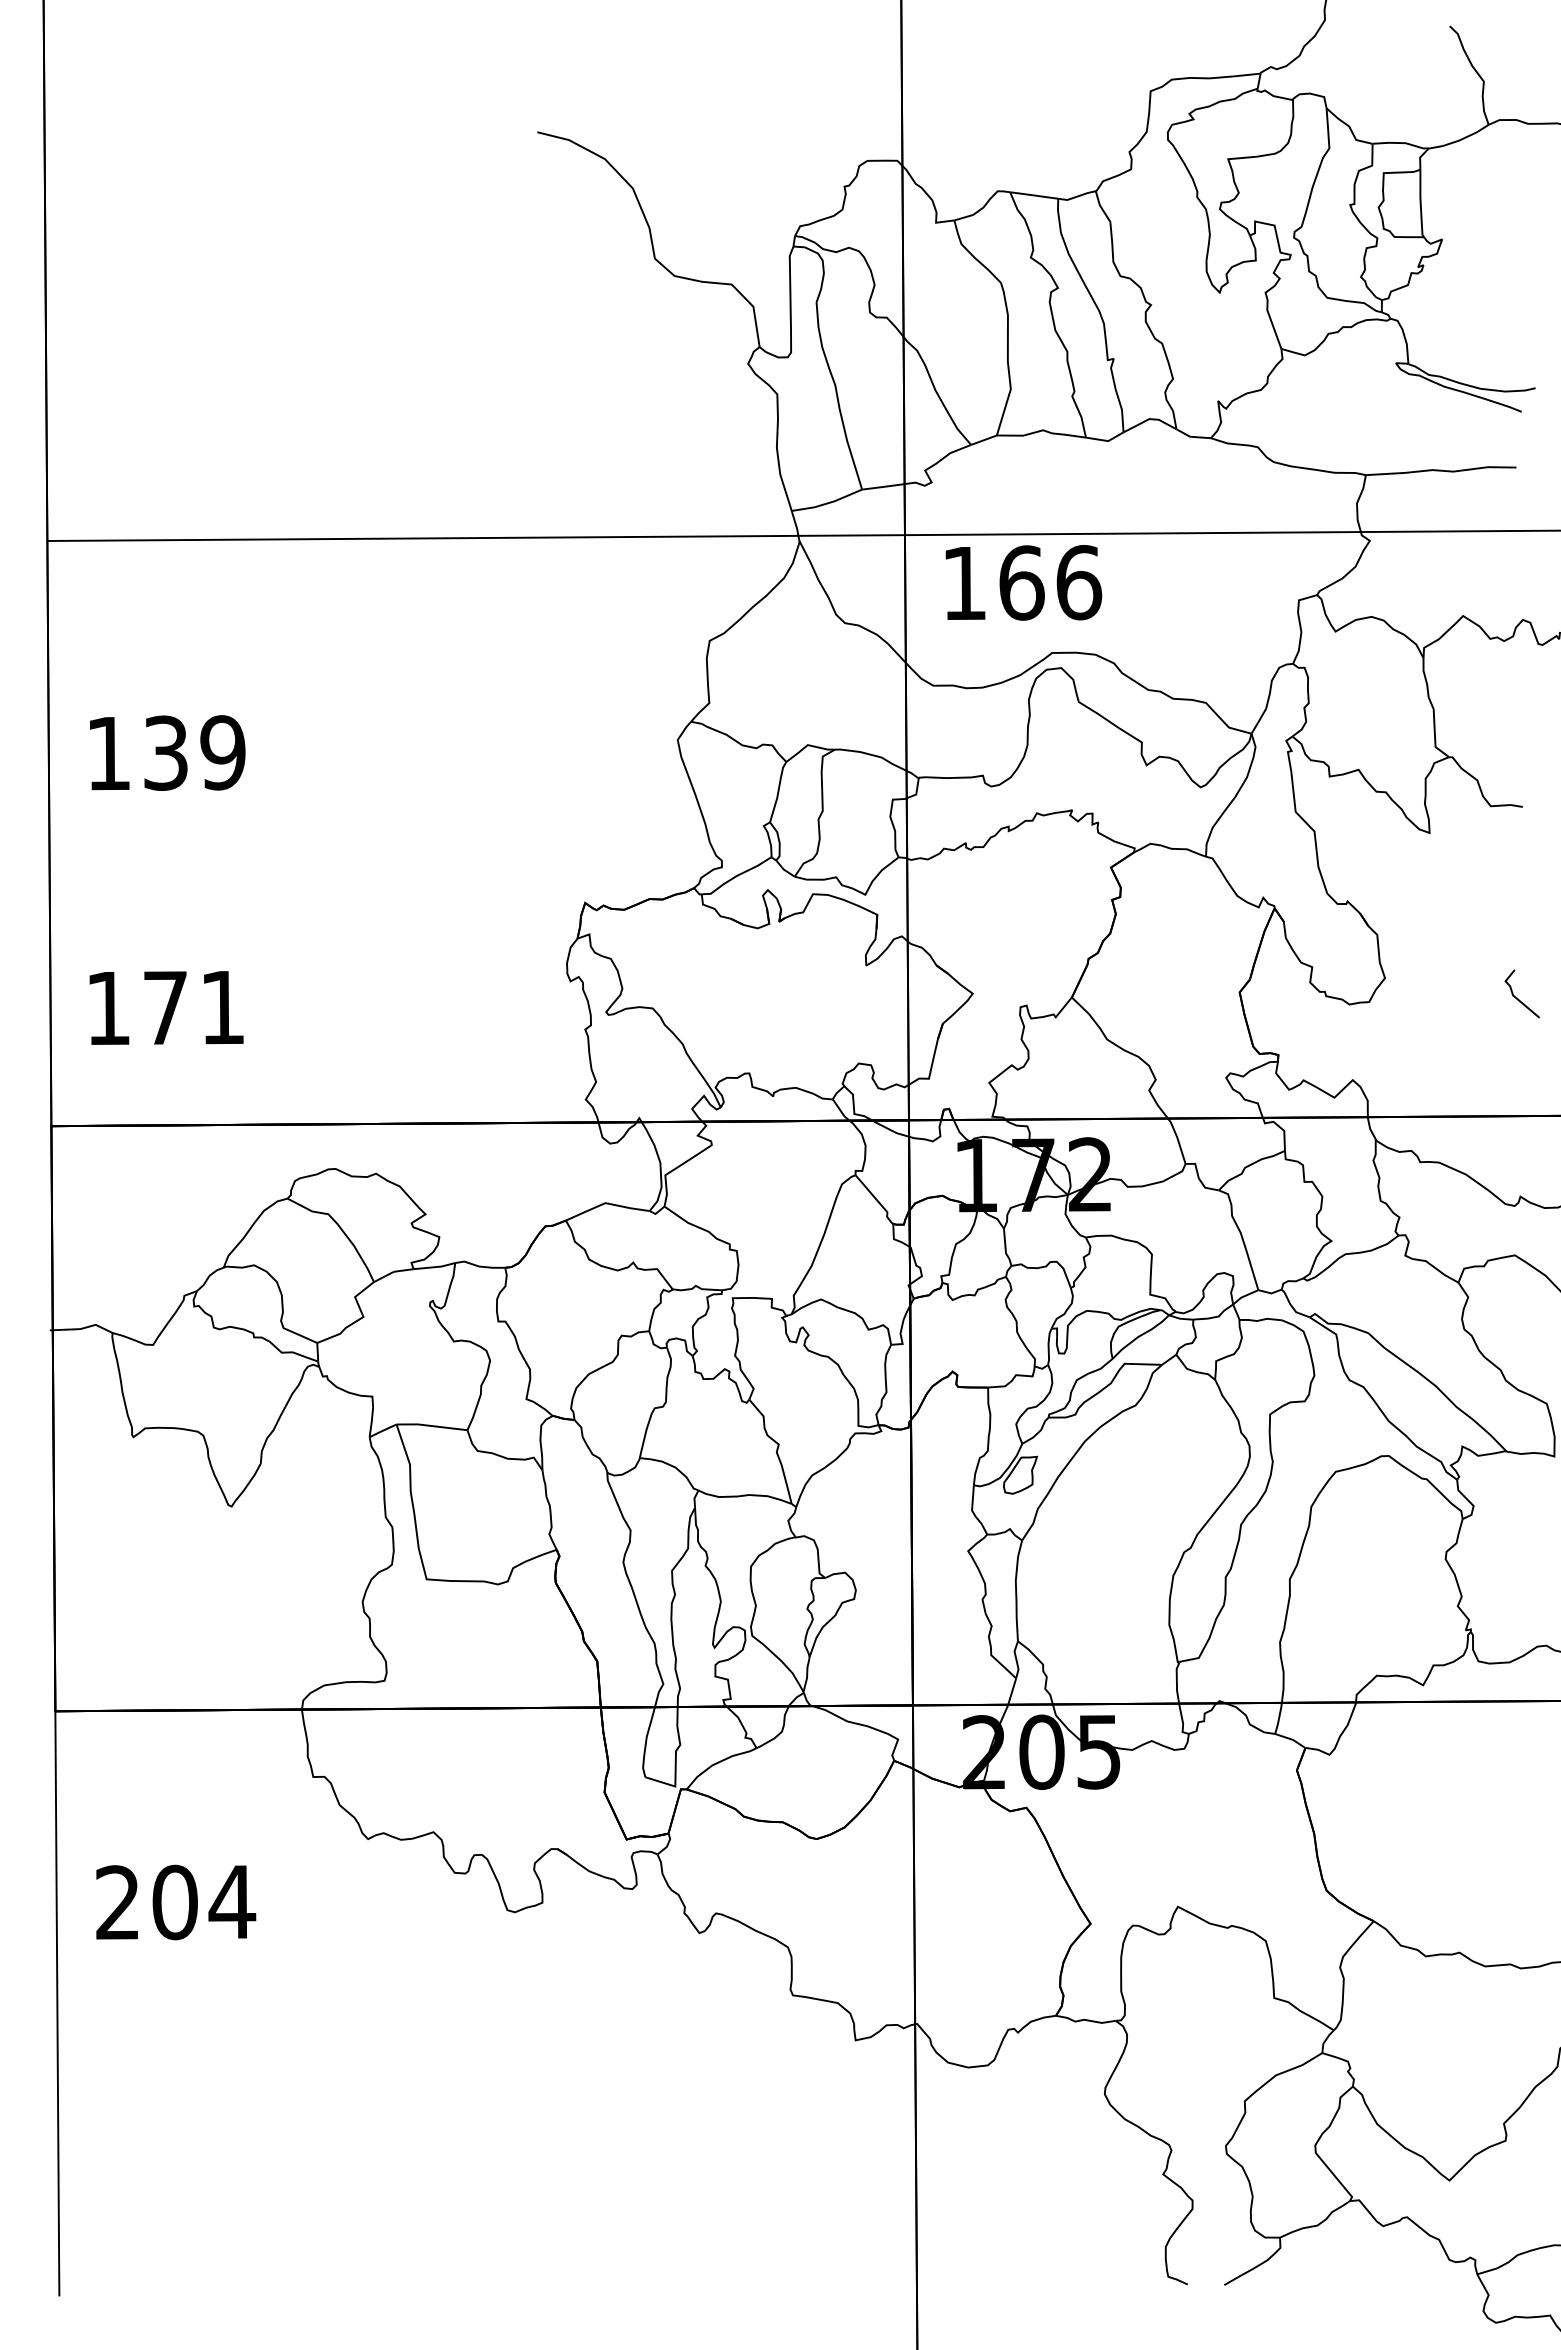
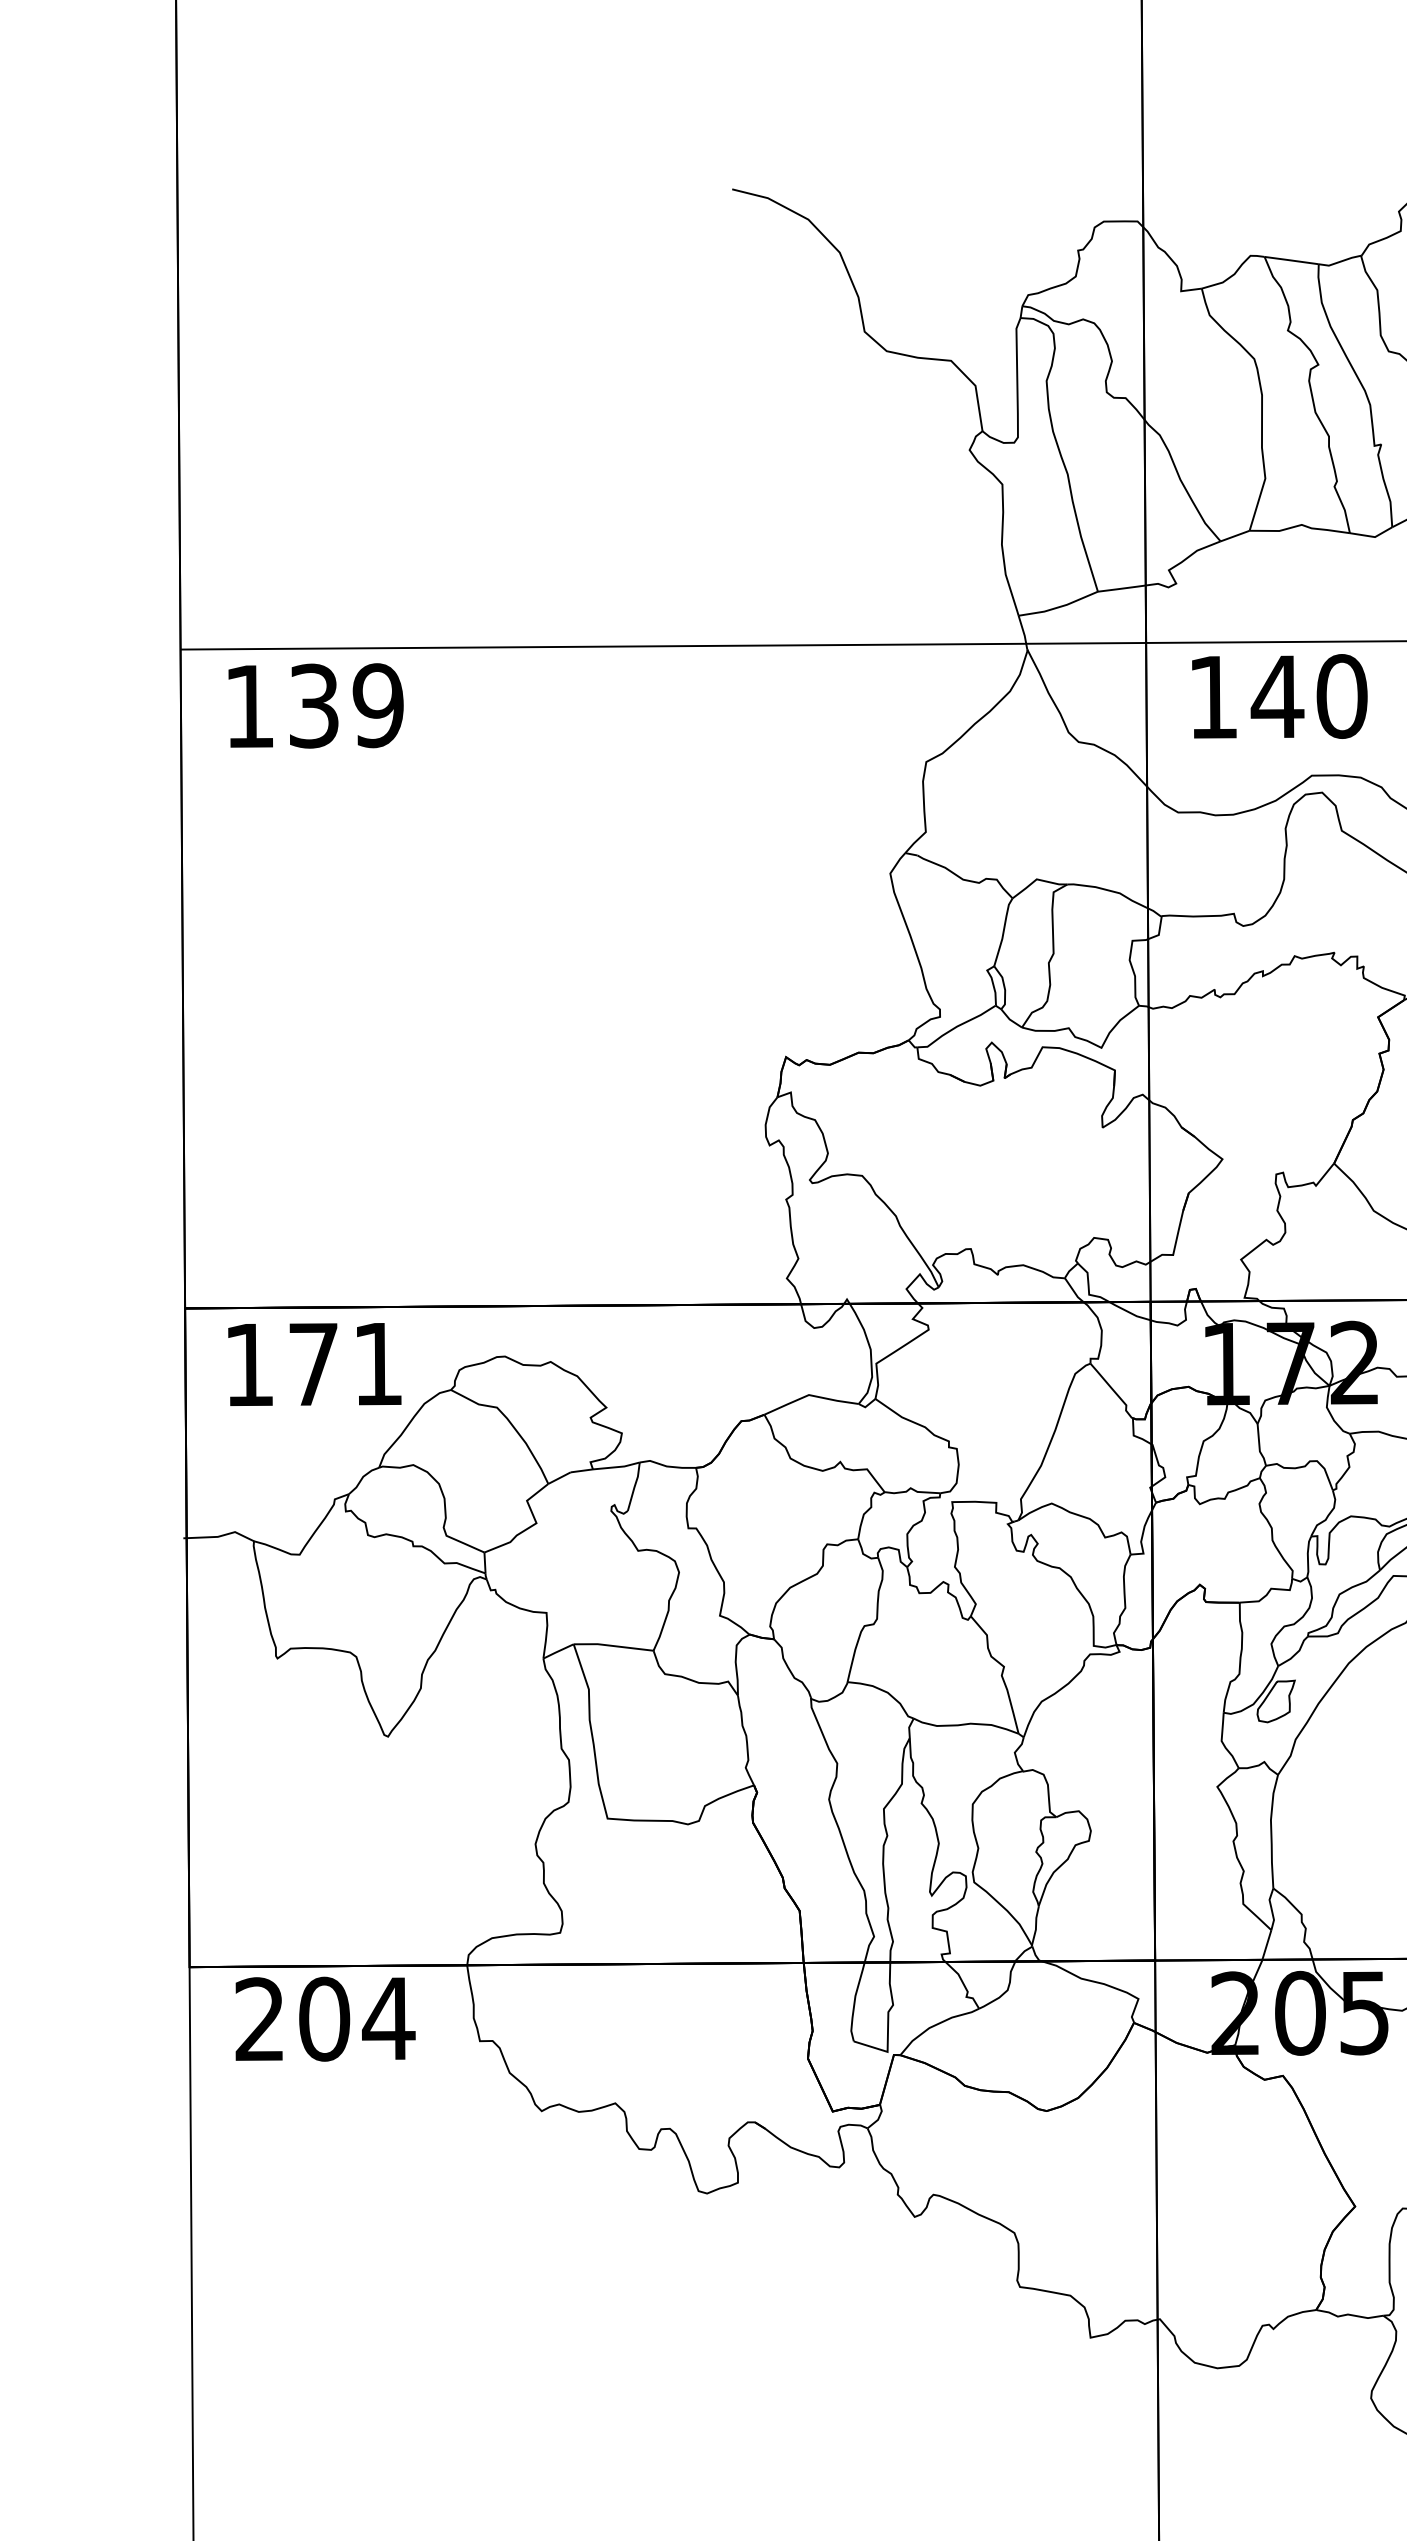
text: (1049, 582) -> (1308, 696), 166 -> 140
text: (167, 752) -> (315, 705), moved
text: (166, 1007) -> (314, 1363), moved
text: (176, 1902) -> (325, 2019), moved

